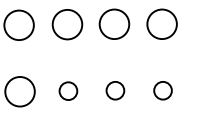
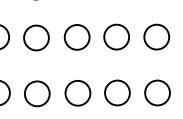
part: (115, 90) -> (117, 92), size x1.67
part: (163, 90) -> (157, 92), size x1.67
part: (67, 91) -> (77, 93), size x1.67

